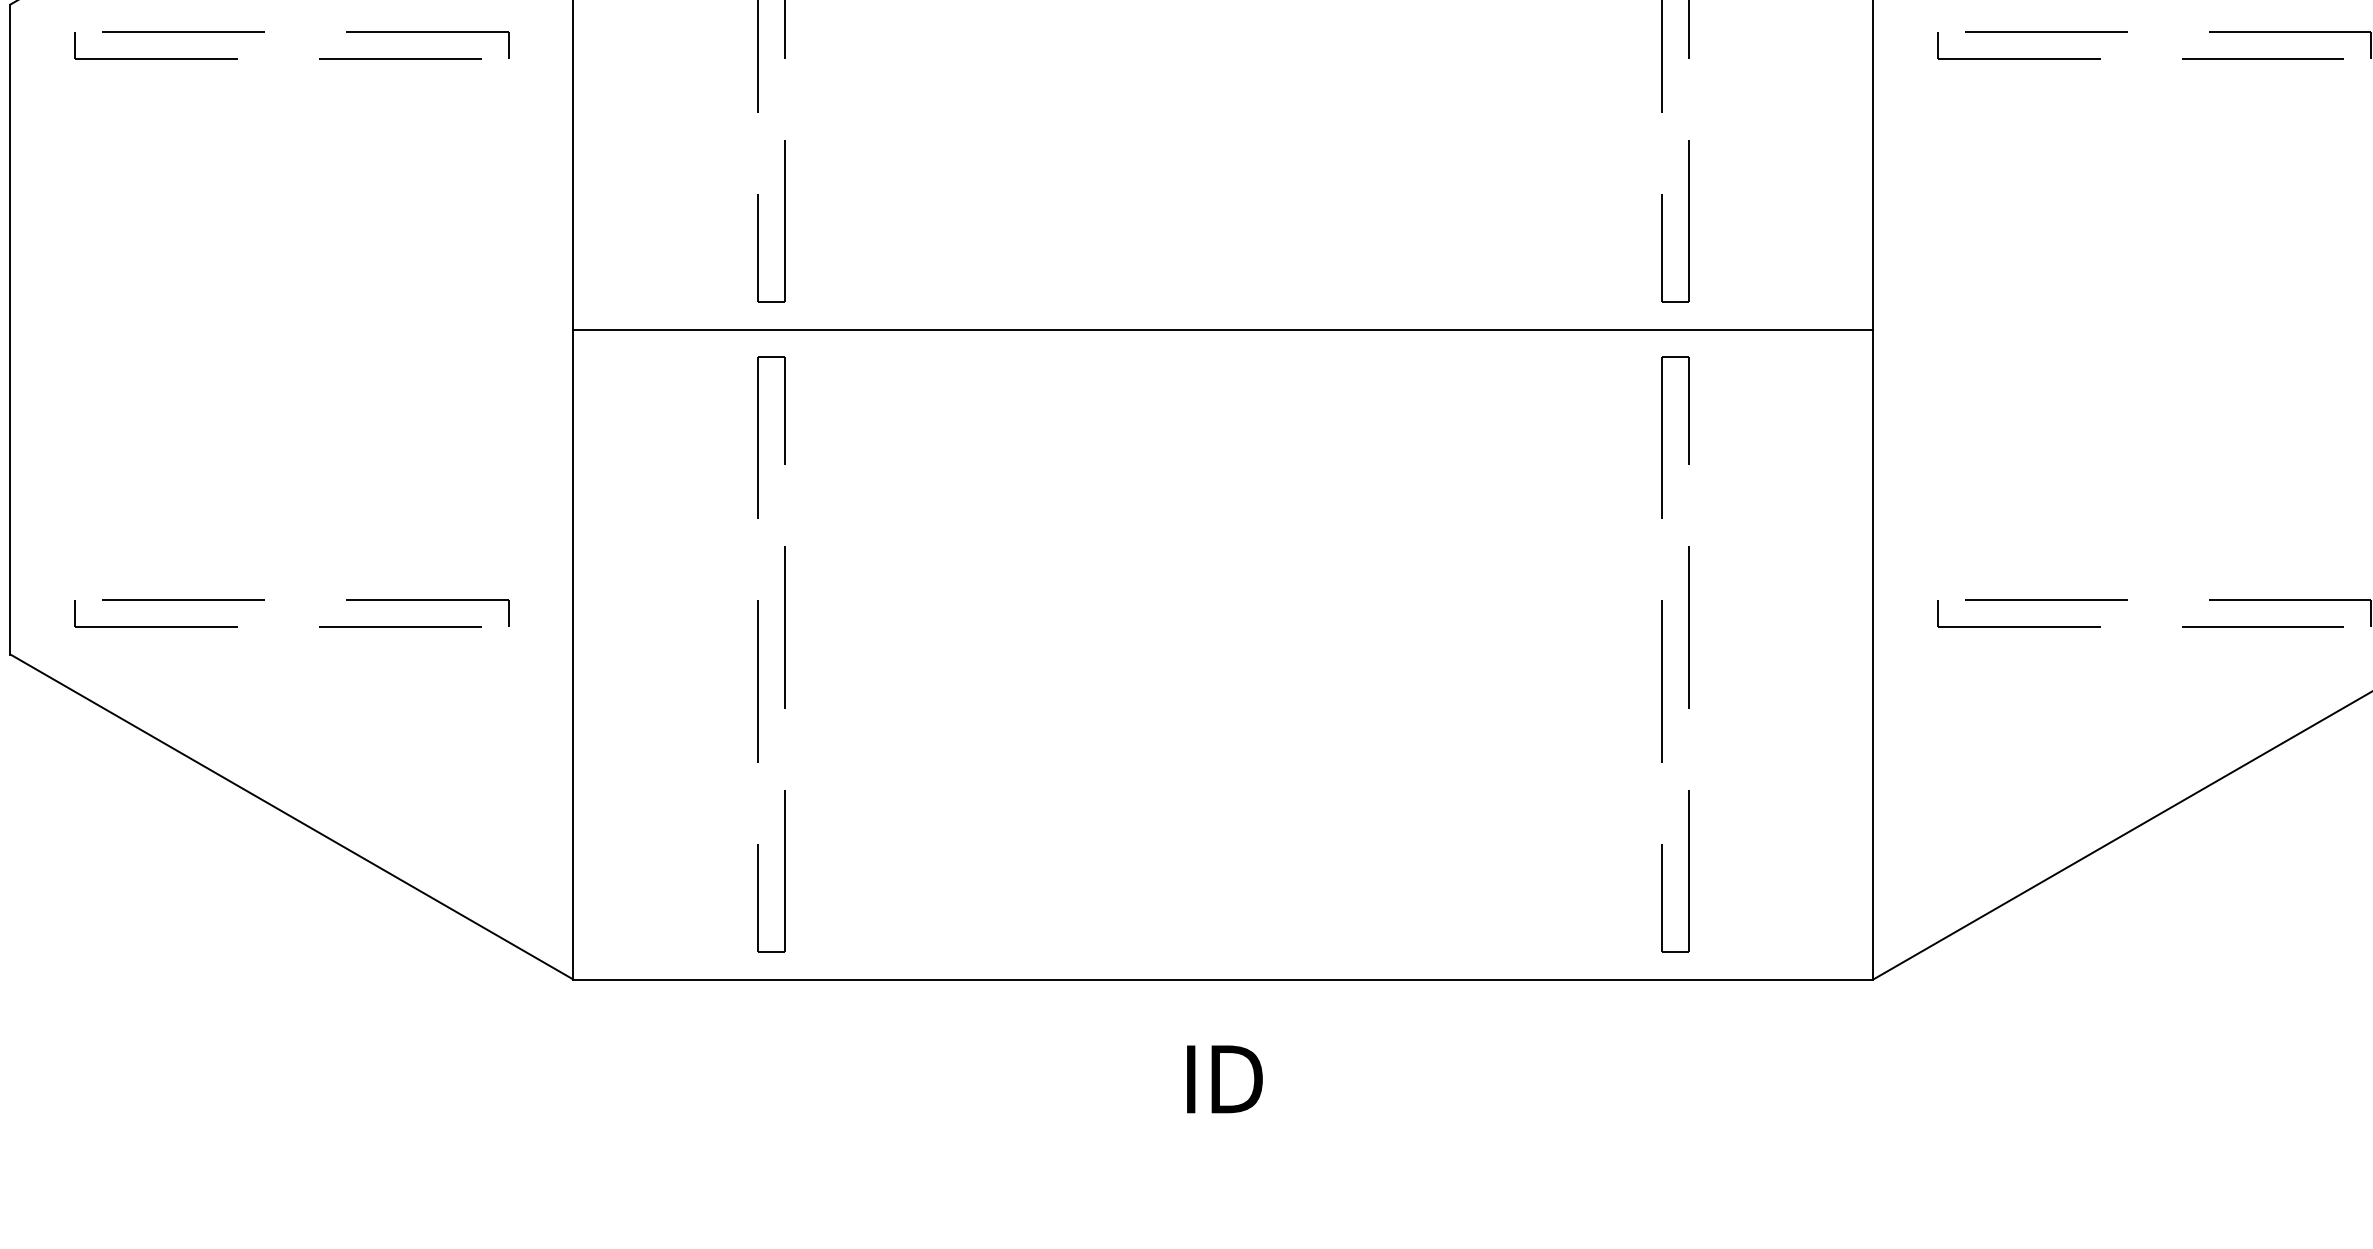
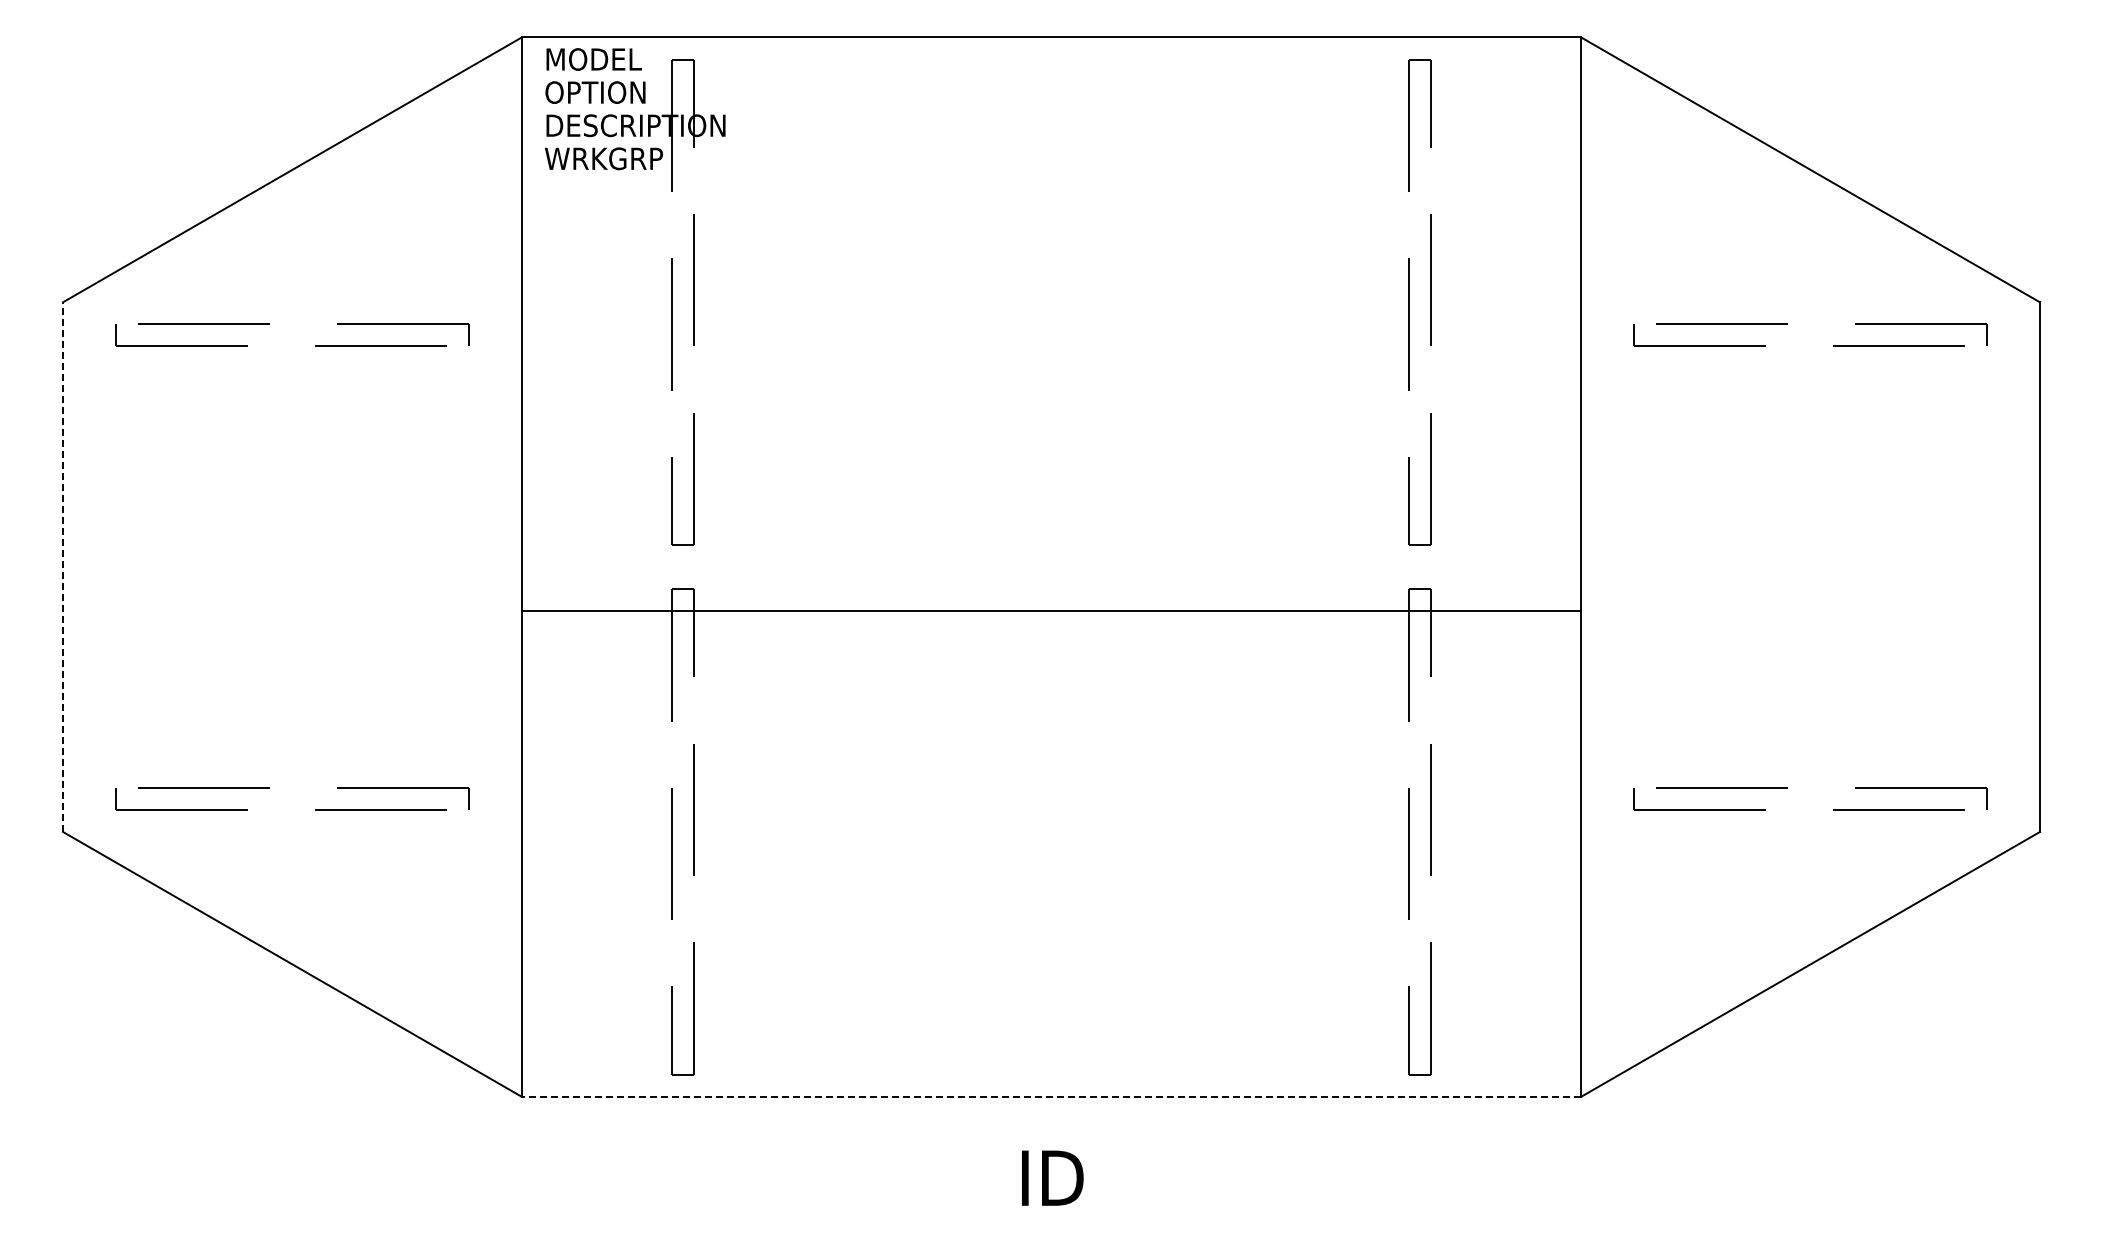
line: (10, 329) -> (63, 567), solid -> dashed
line: (1223, 329) -> (1051, 611), moved
line: (1223, 979) -> (1051, 1096), solid -> dashed

